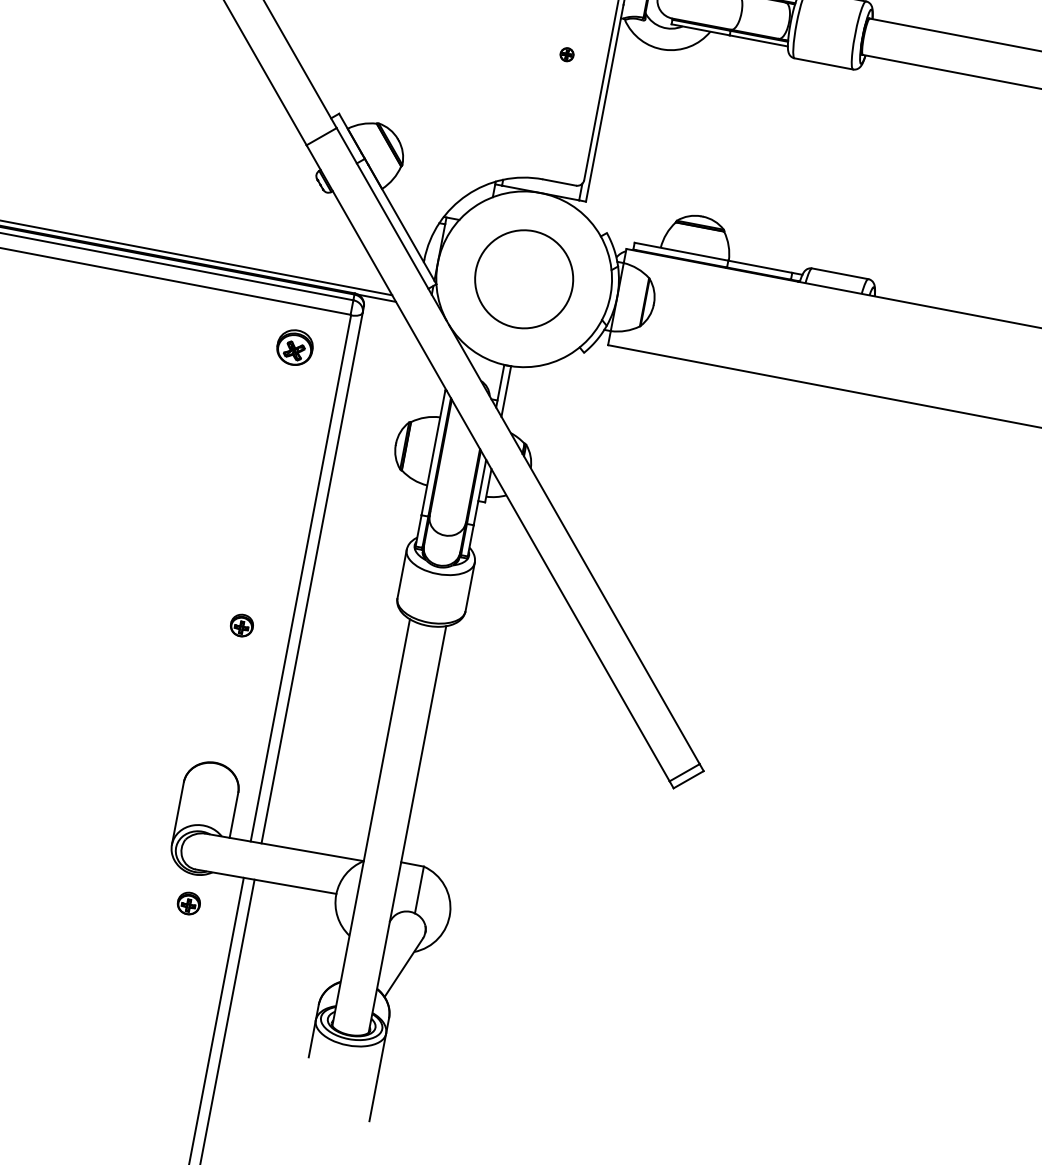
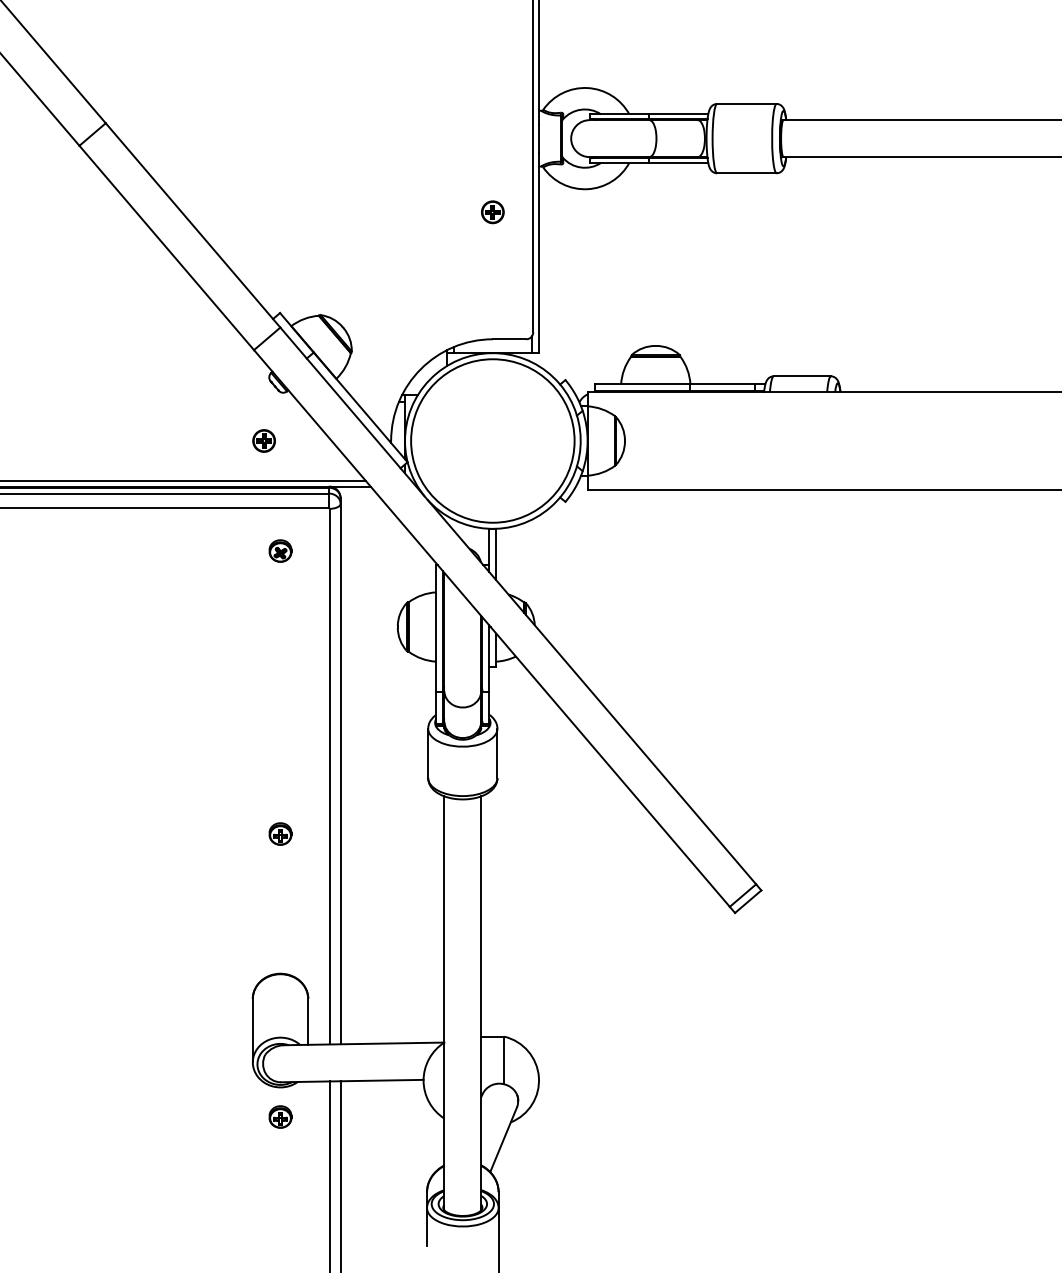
part: (566, 54) -> (492, 212), size x1.67
part: (298, 235) -> (263, 440), added
circle: (523, 278) -> (492, 440), size x1.67
part: (295, 347) -> (280, 550), size x0.62

